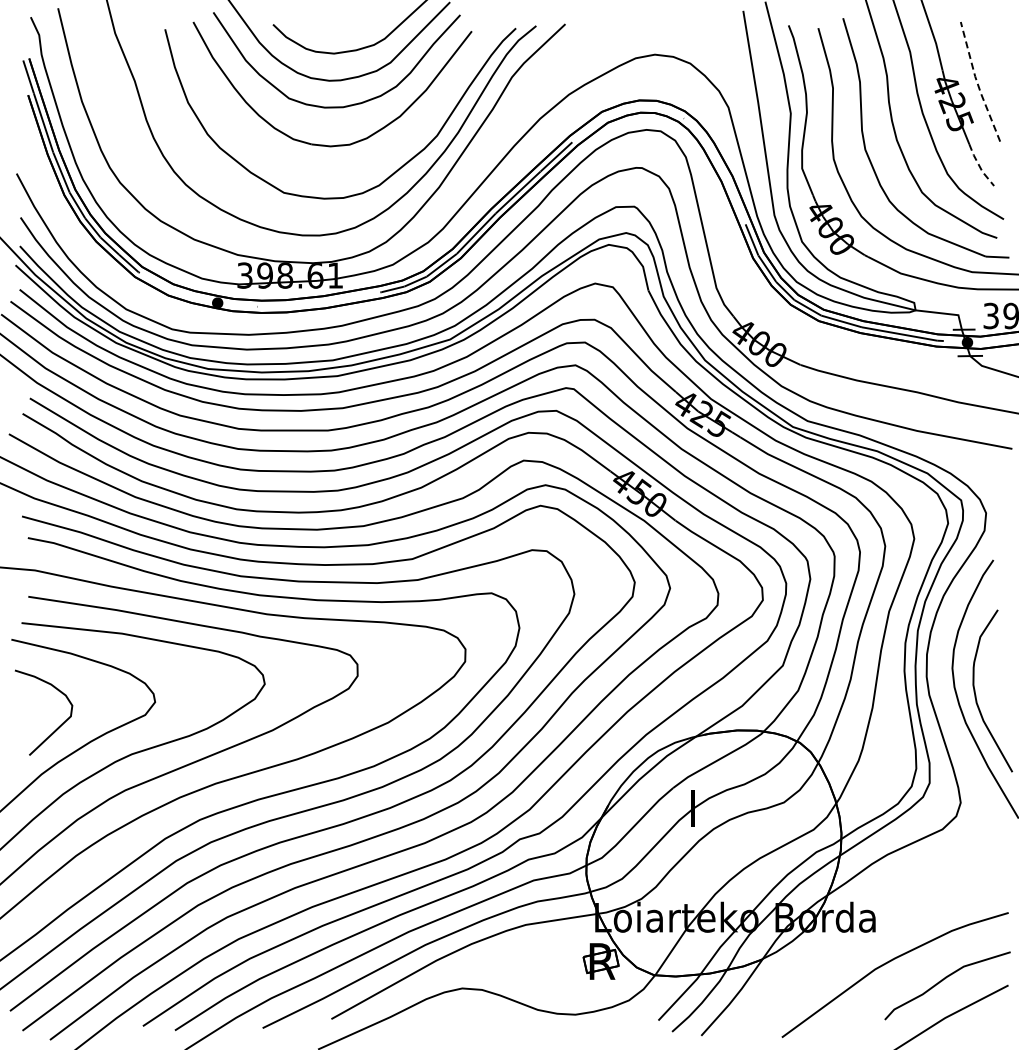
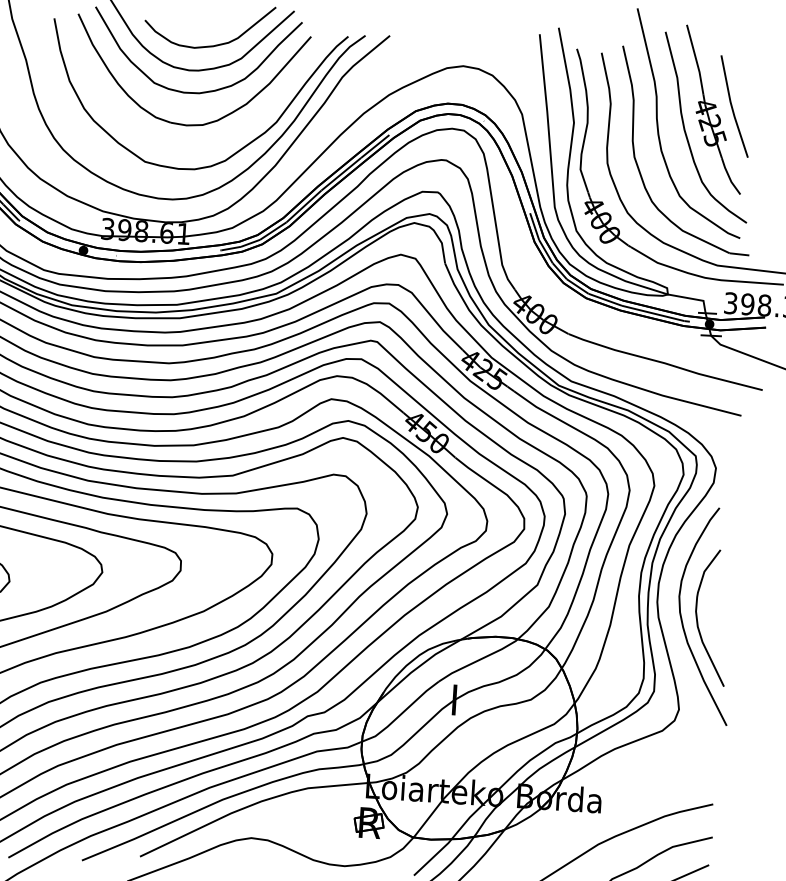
line: (977, 83) -> (732, 107), dashed -> solid
line: (979, 166) -> (729, 177), dashed -> solid

